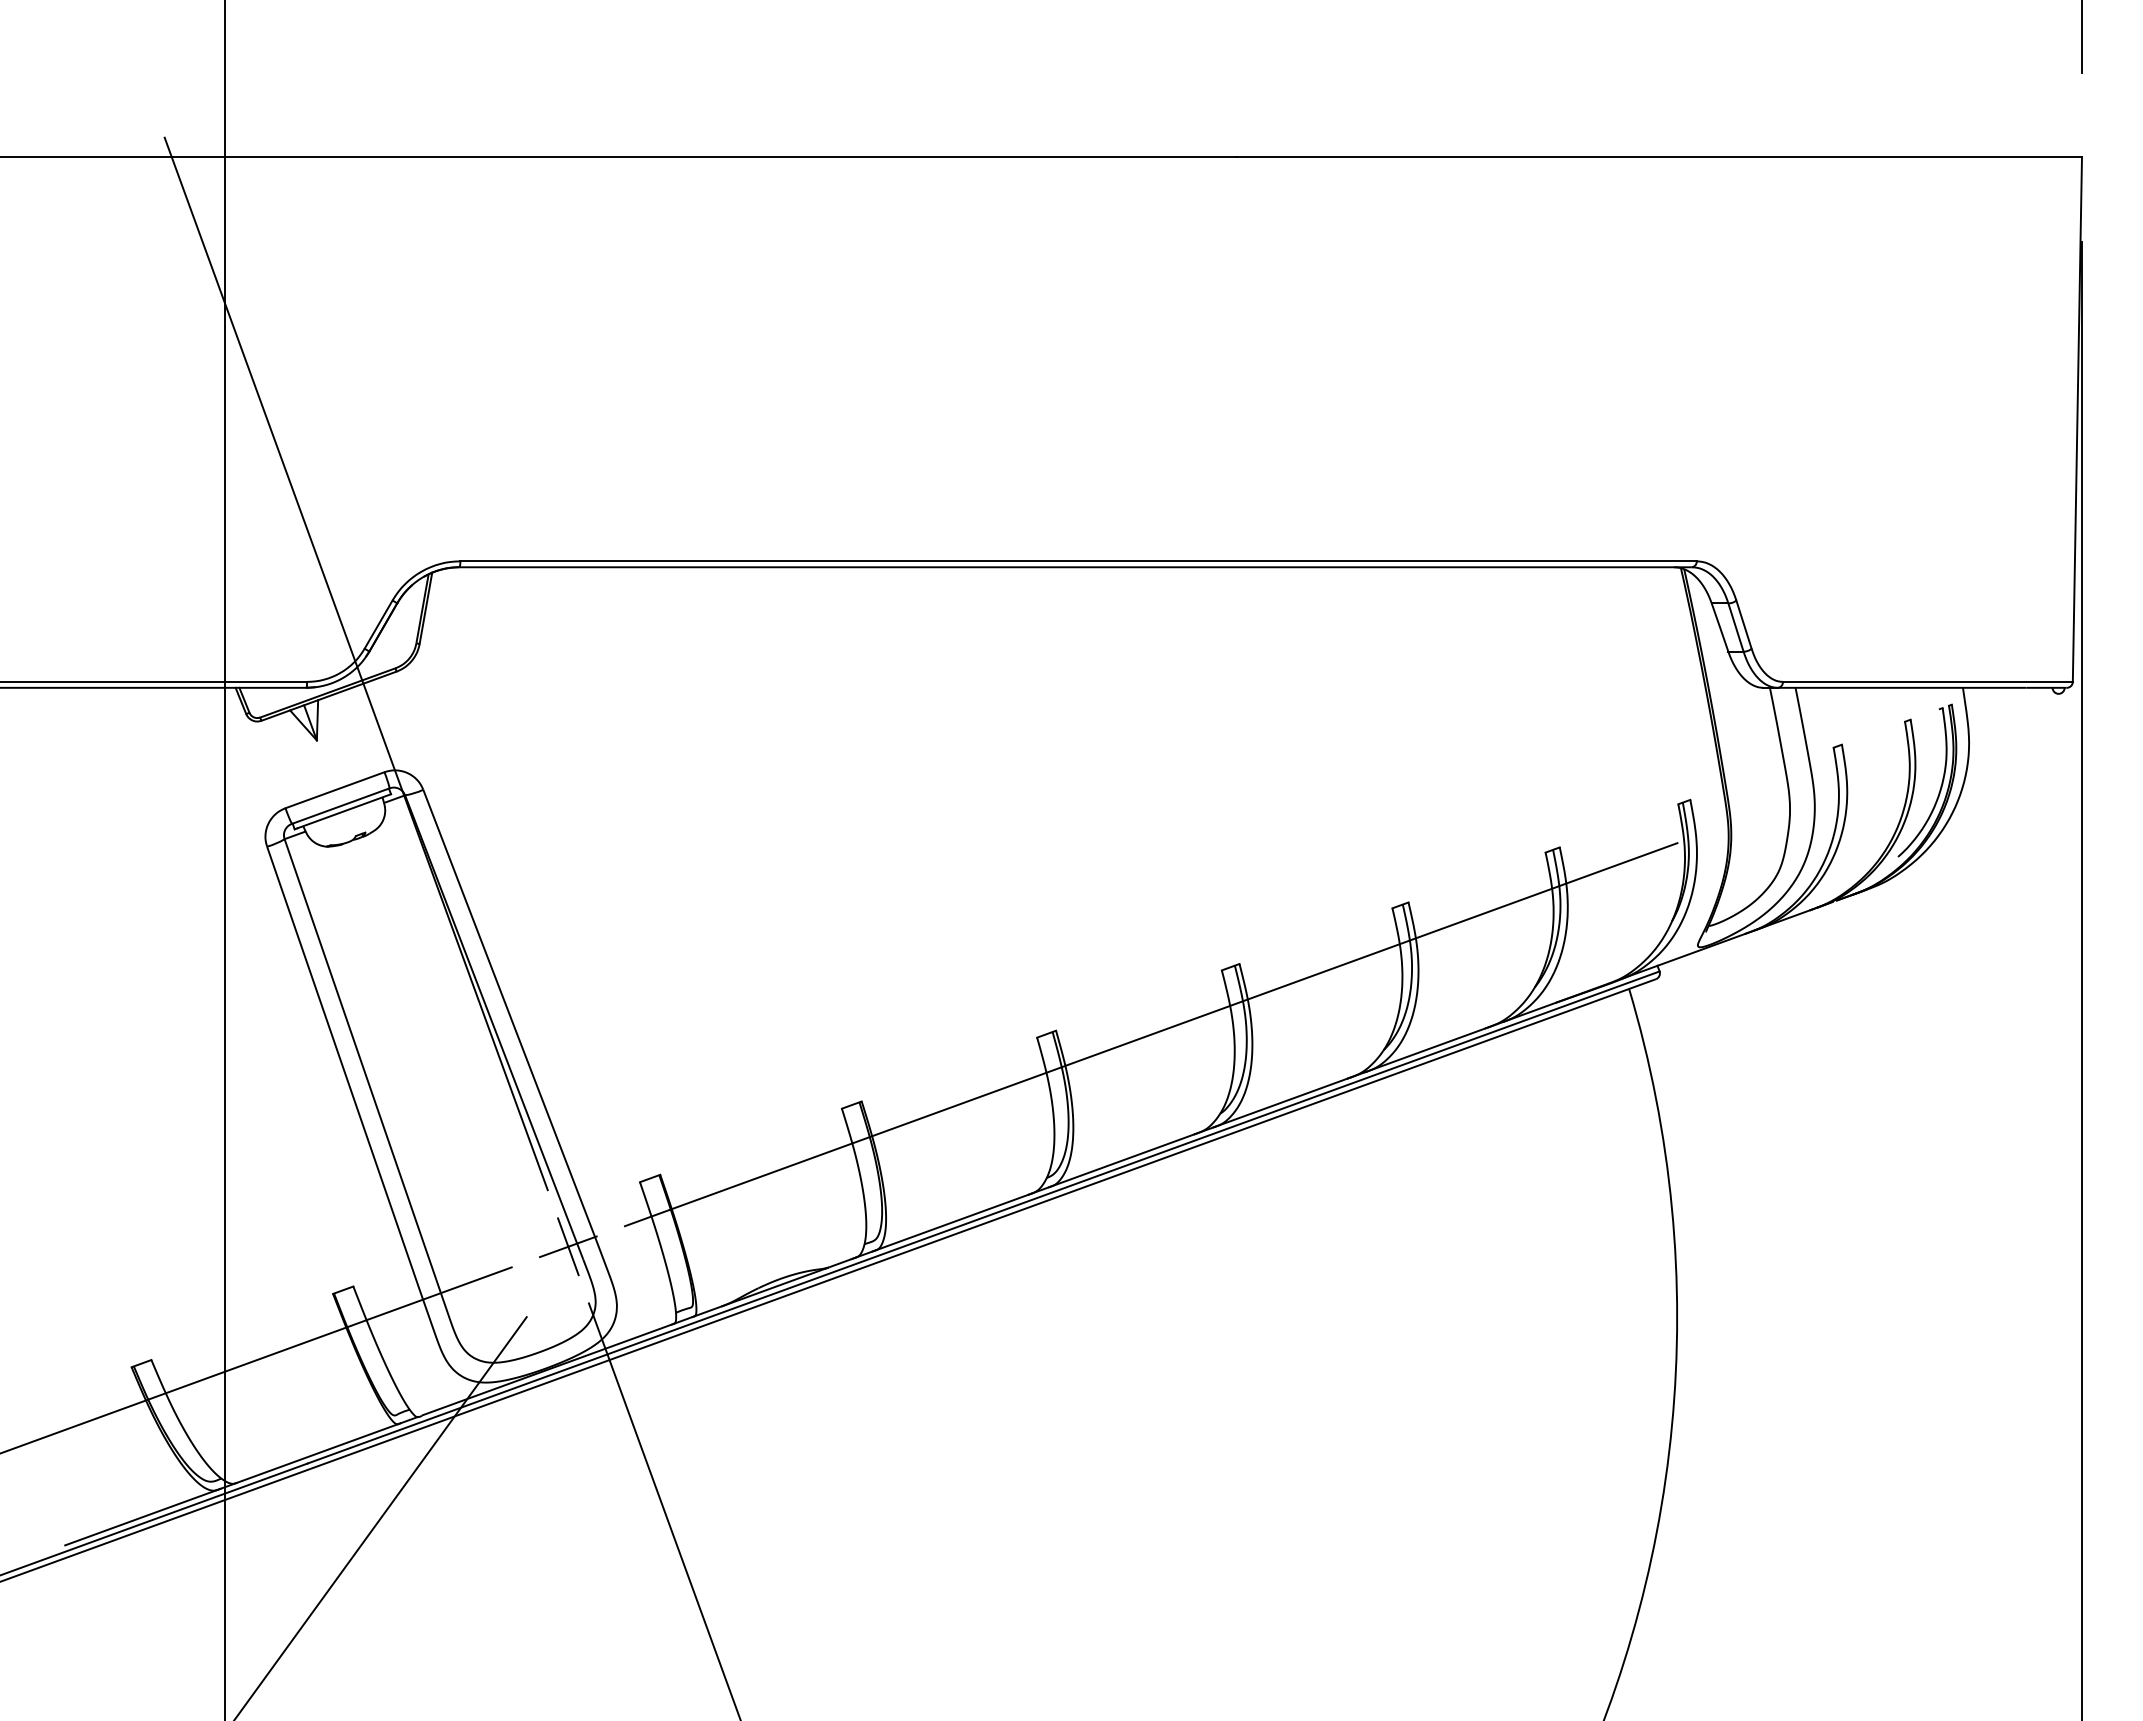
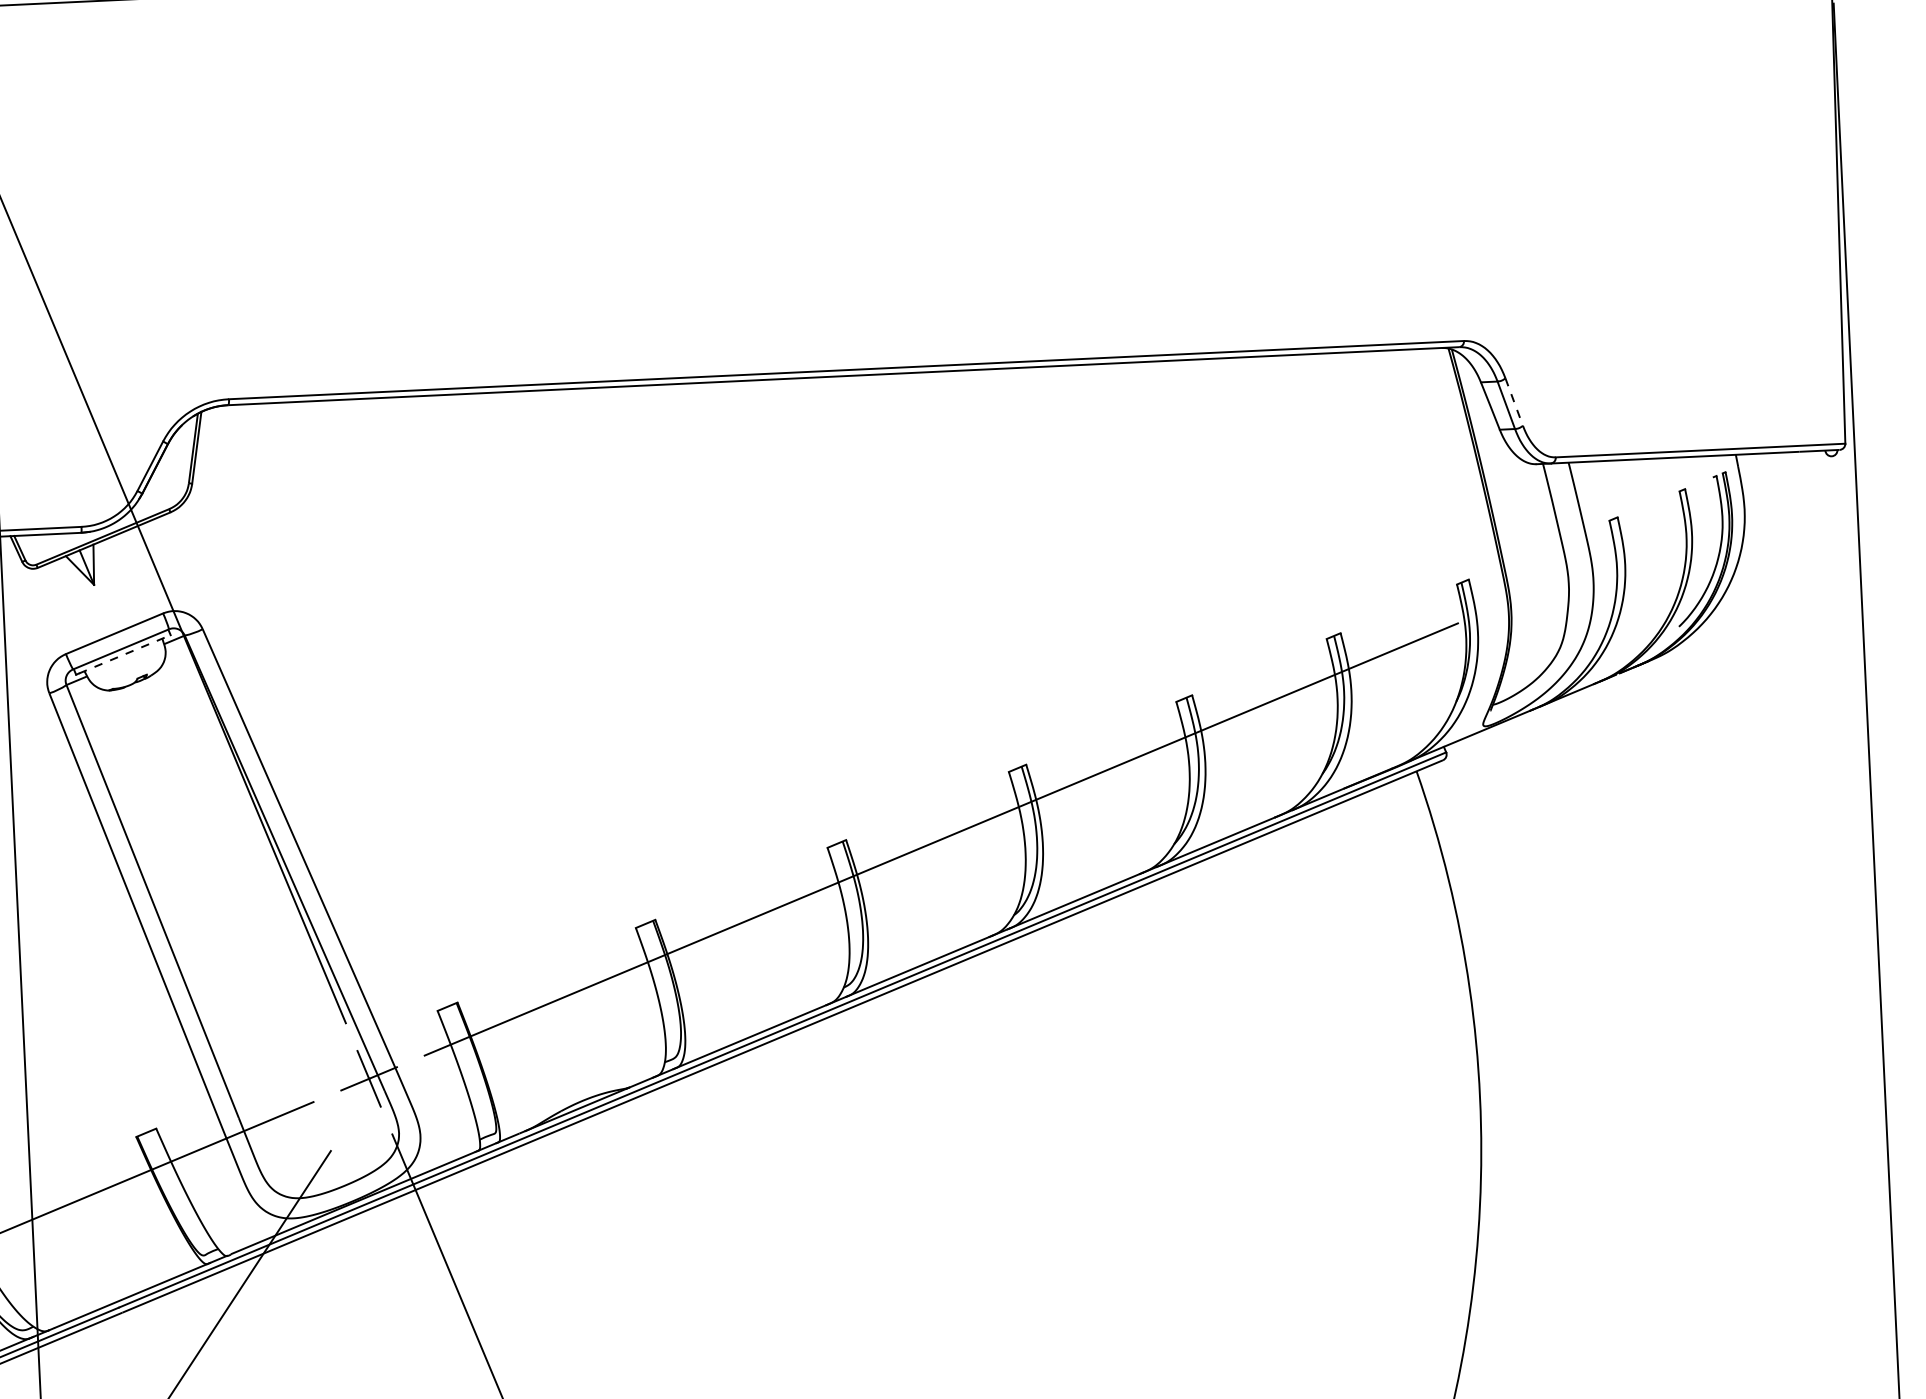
line: (1744, 625) -> (1514, 402), solid -> dashed
line: (344, 811) -> (125, 654), solid -> dashed

